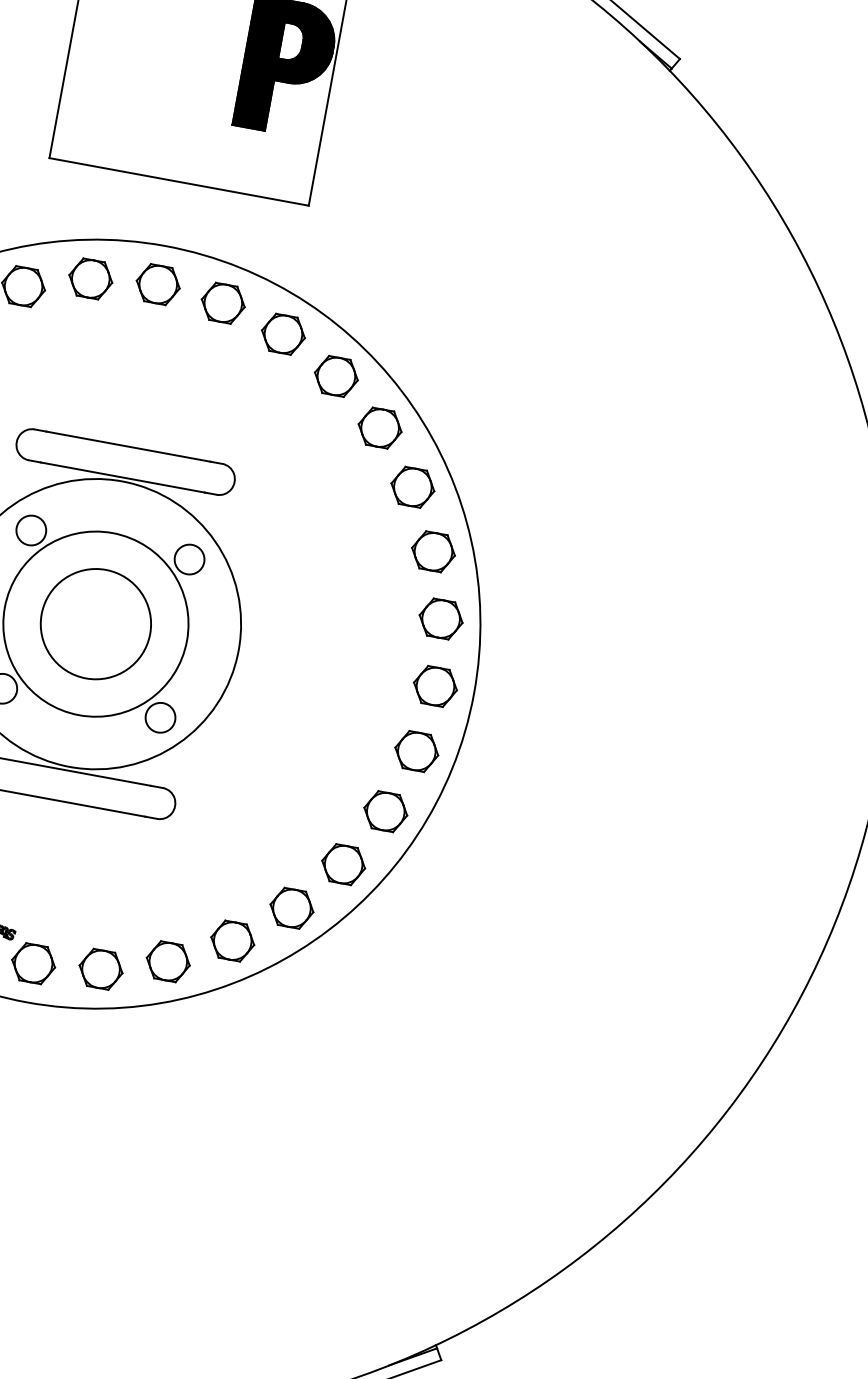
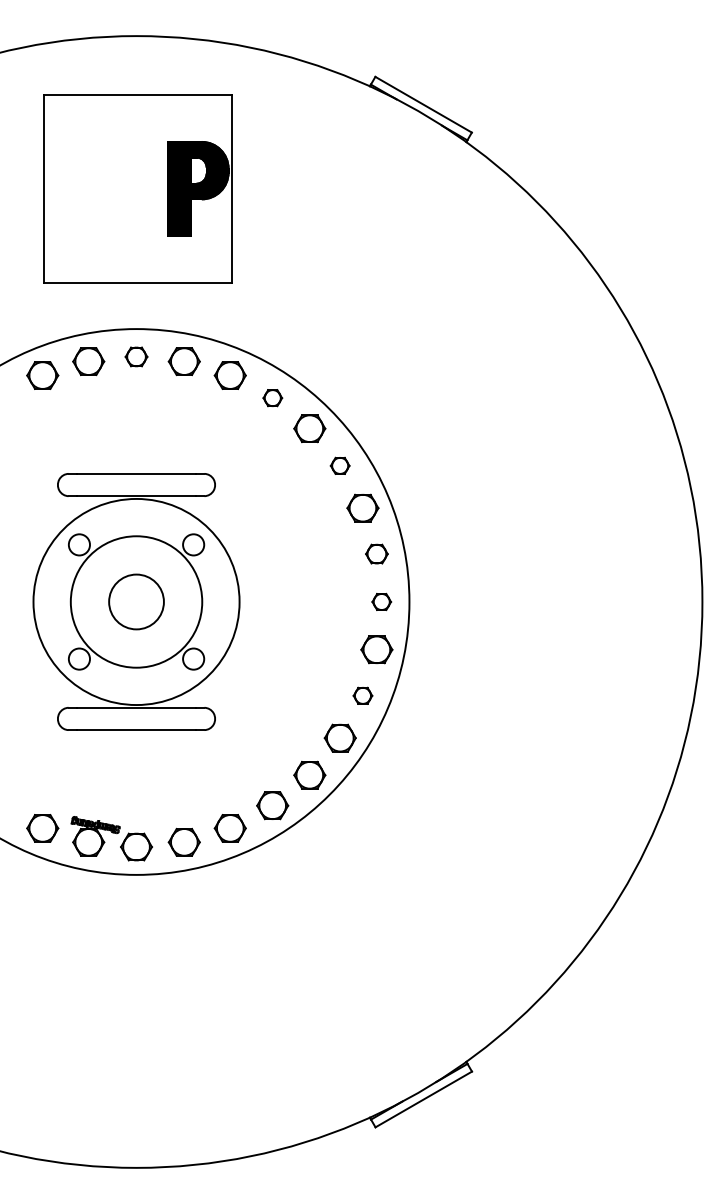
part: (158, 284) -> (136, 356), size x0.7
part: (336, 375) -> (272, 397), size x0.6
part: (411, 486) -> (339, 465), size x0.6
part: (440, 617) -> (376, 553), size x0.7
circle: (96, 623) -> (136, 601), size x0.7
part: (435, 685) -> (381, 601), size x0.6
part: (385, 811) -> (362, 695), size x0.6

